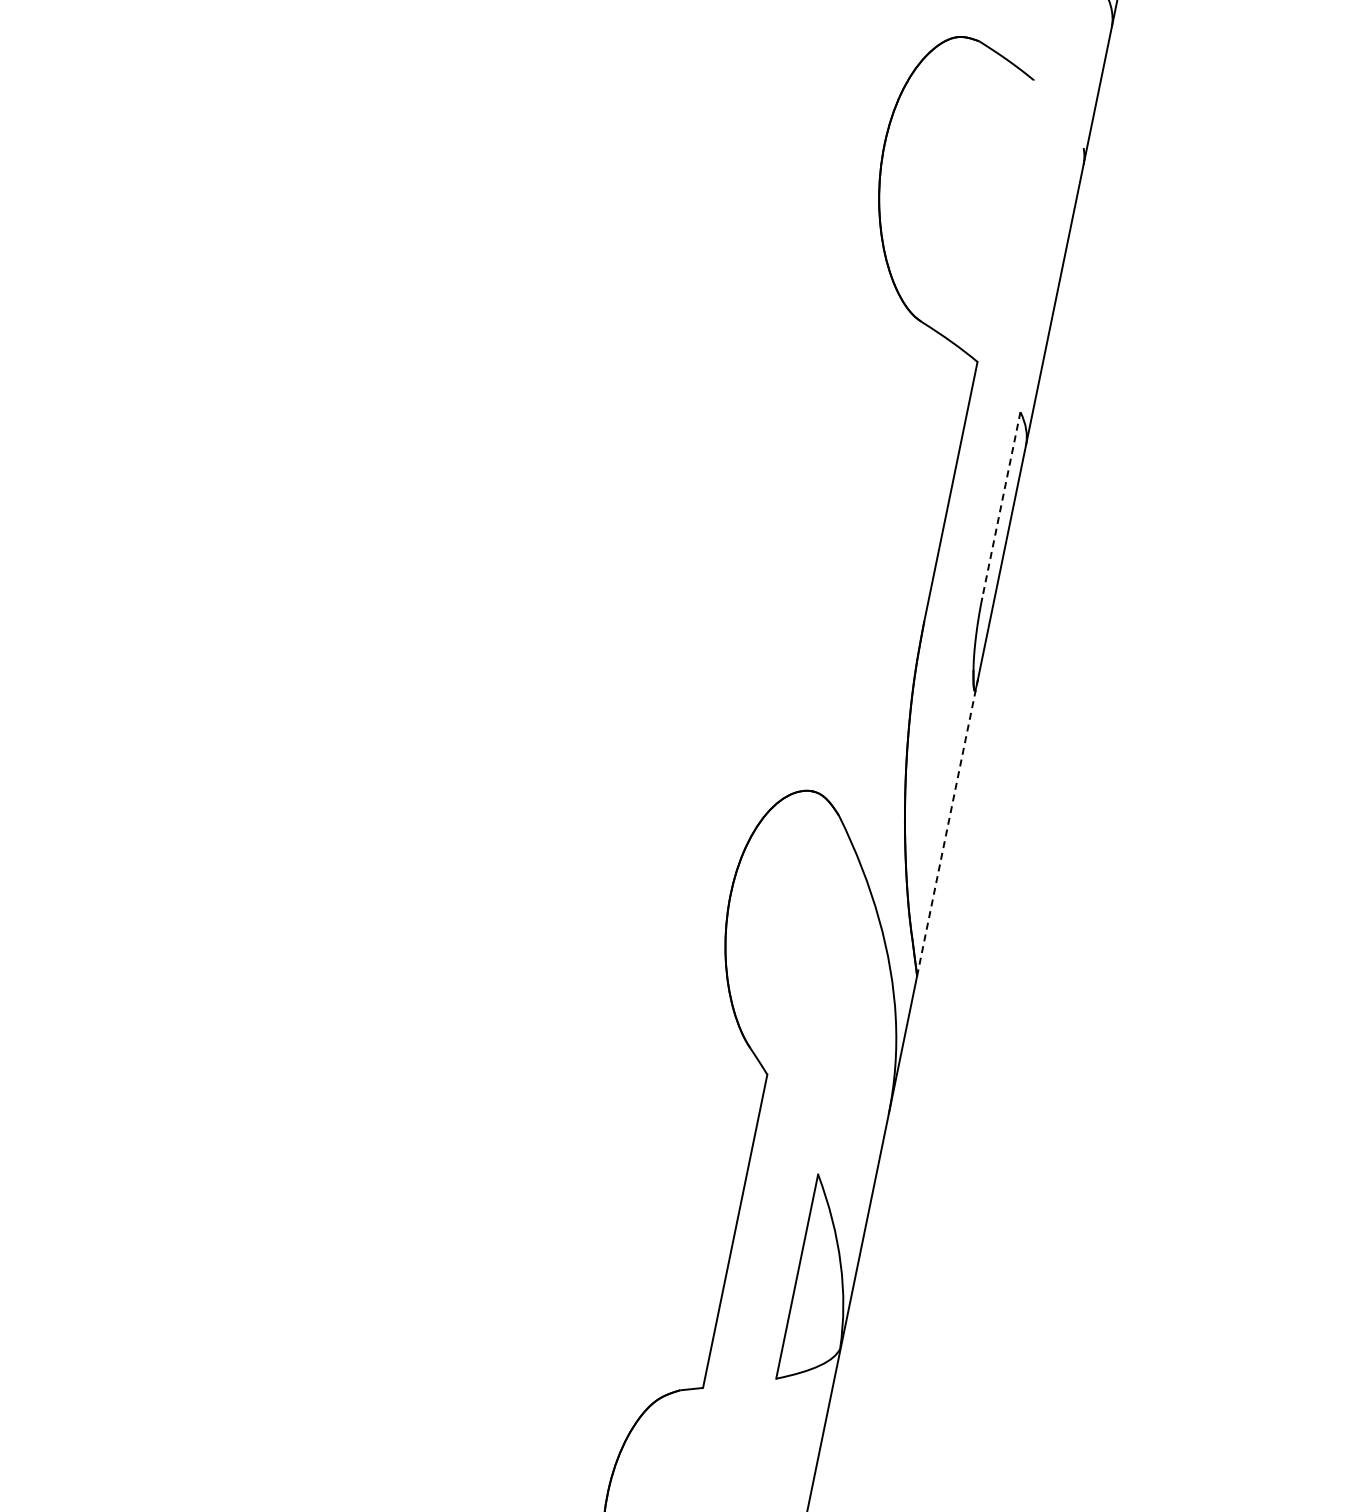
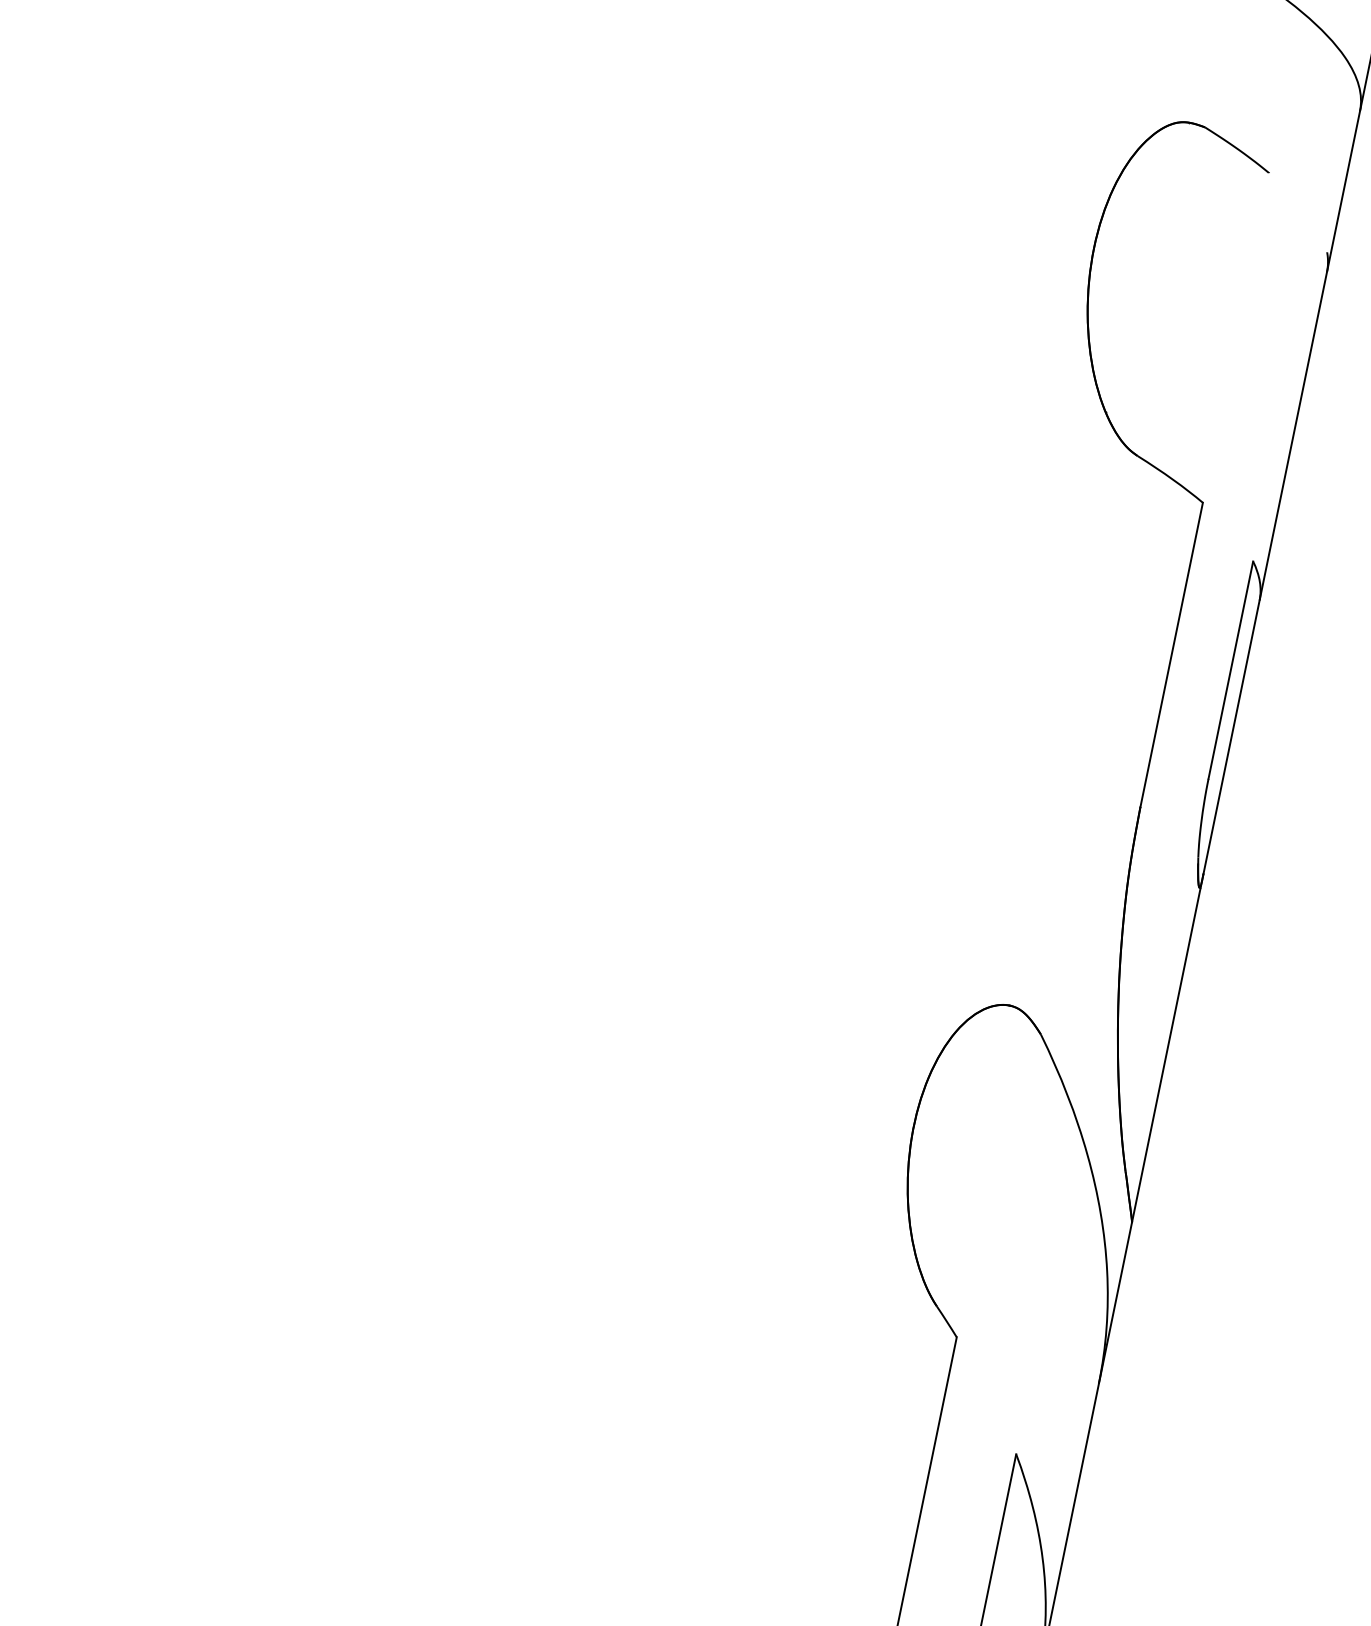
line: (1001, 504) -> (1230, 669), dashed -> solid
line: (947, 827) -> (1167, 1047), dashed -> solid

